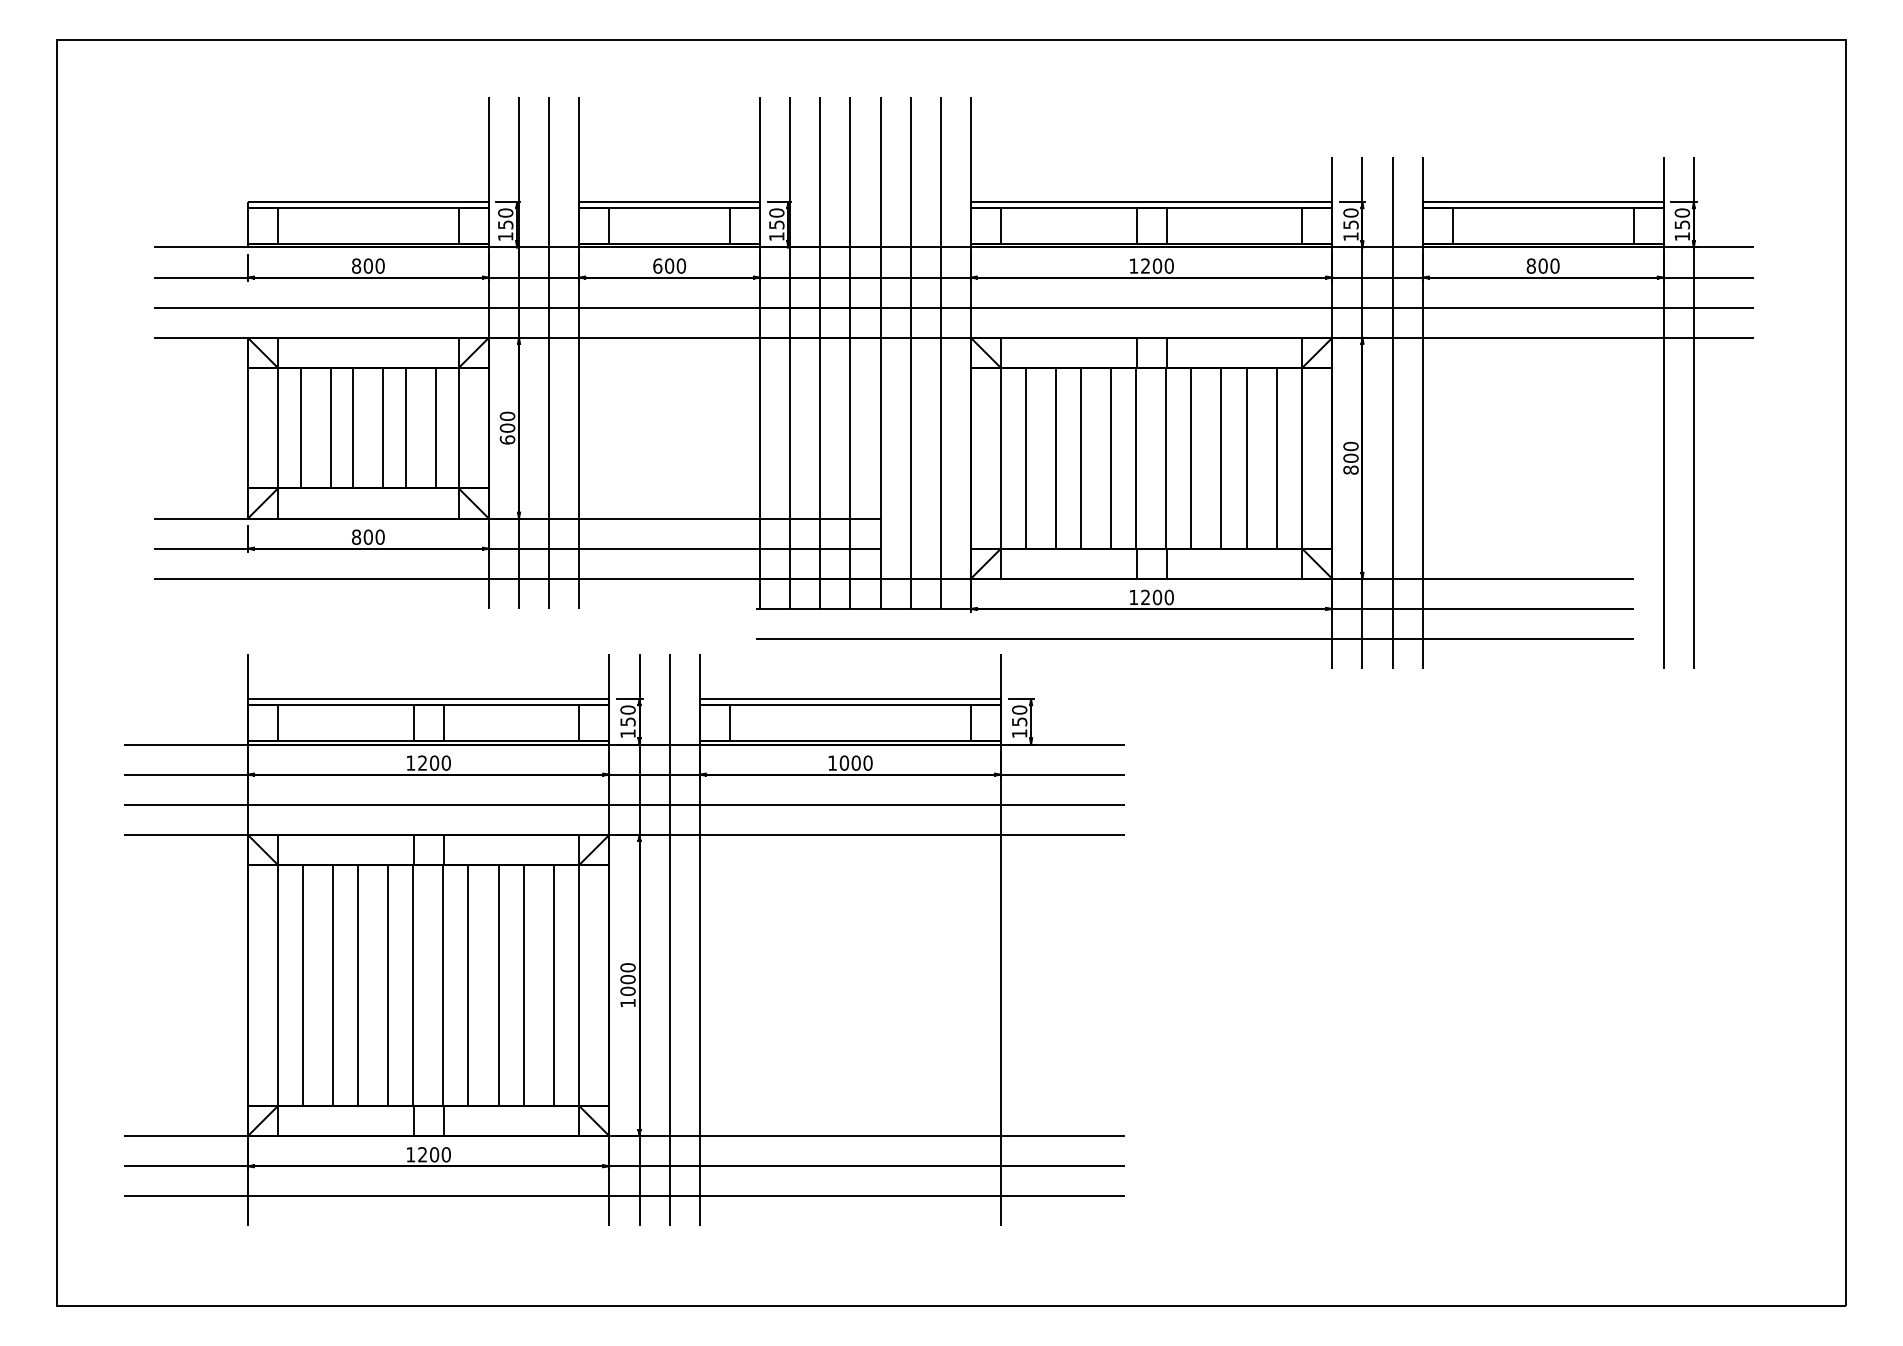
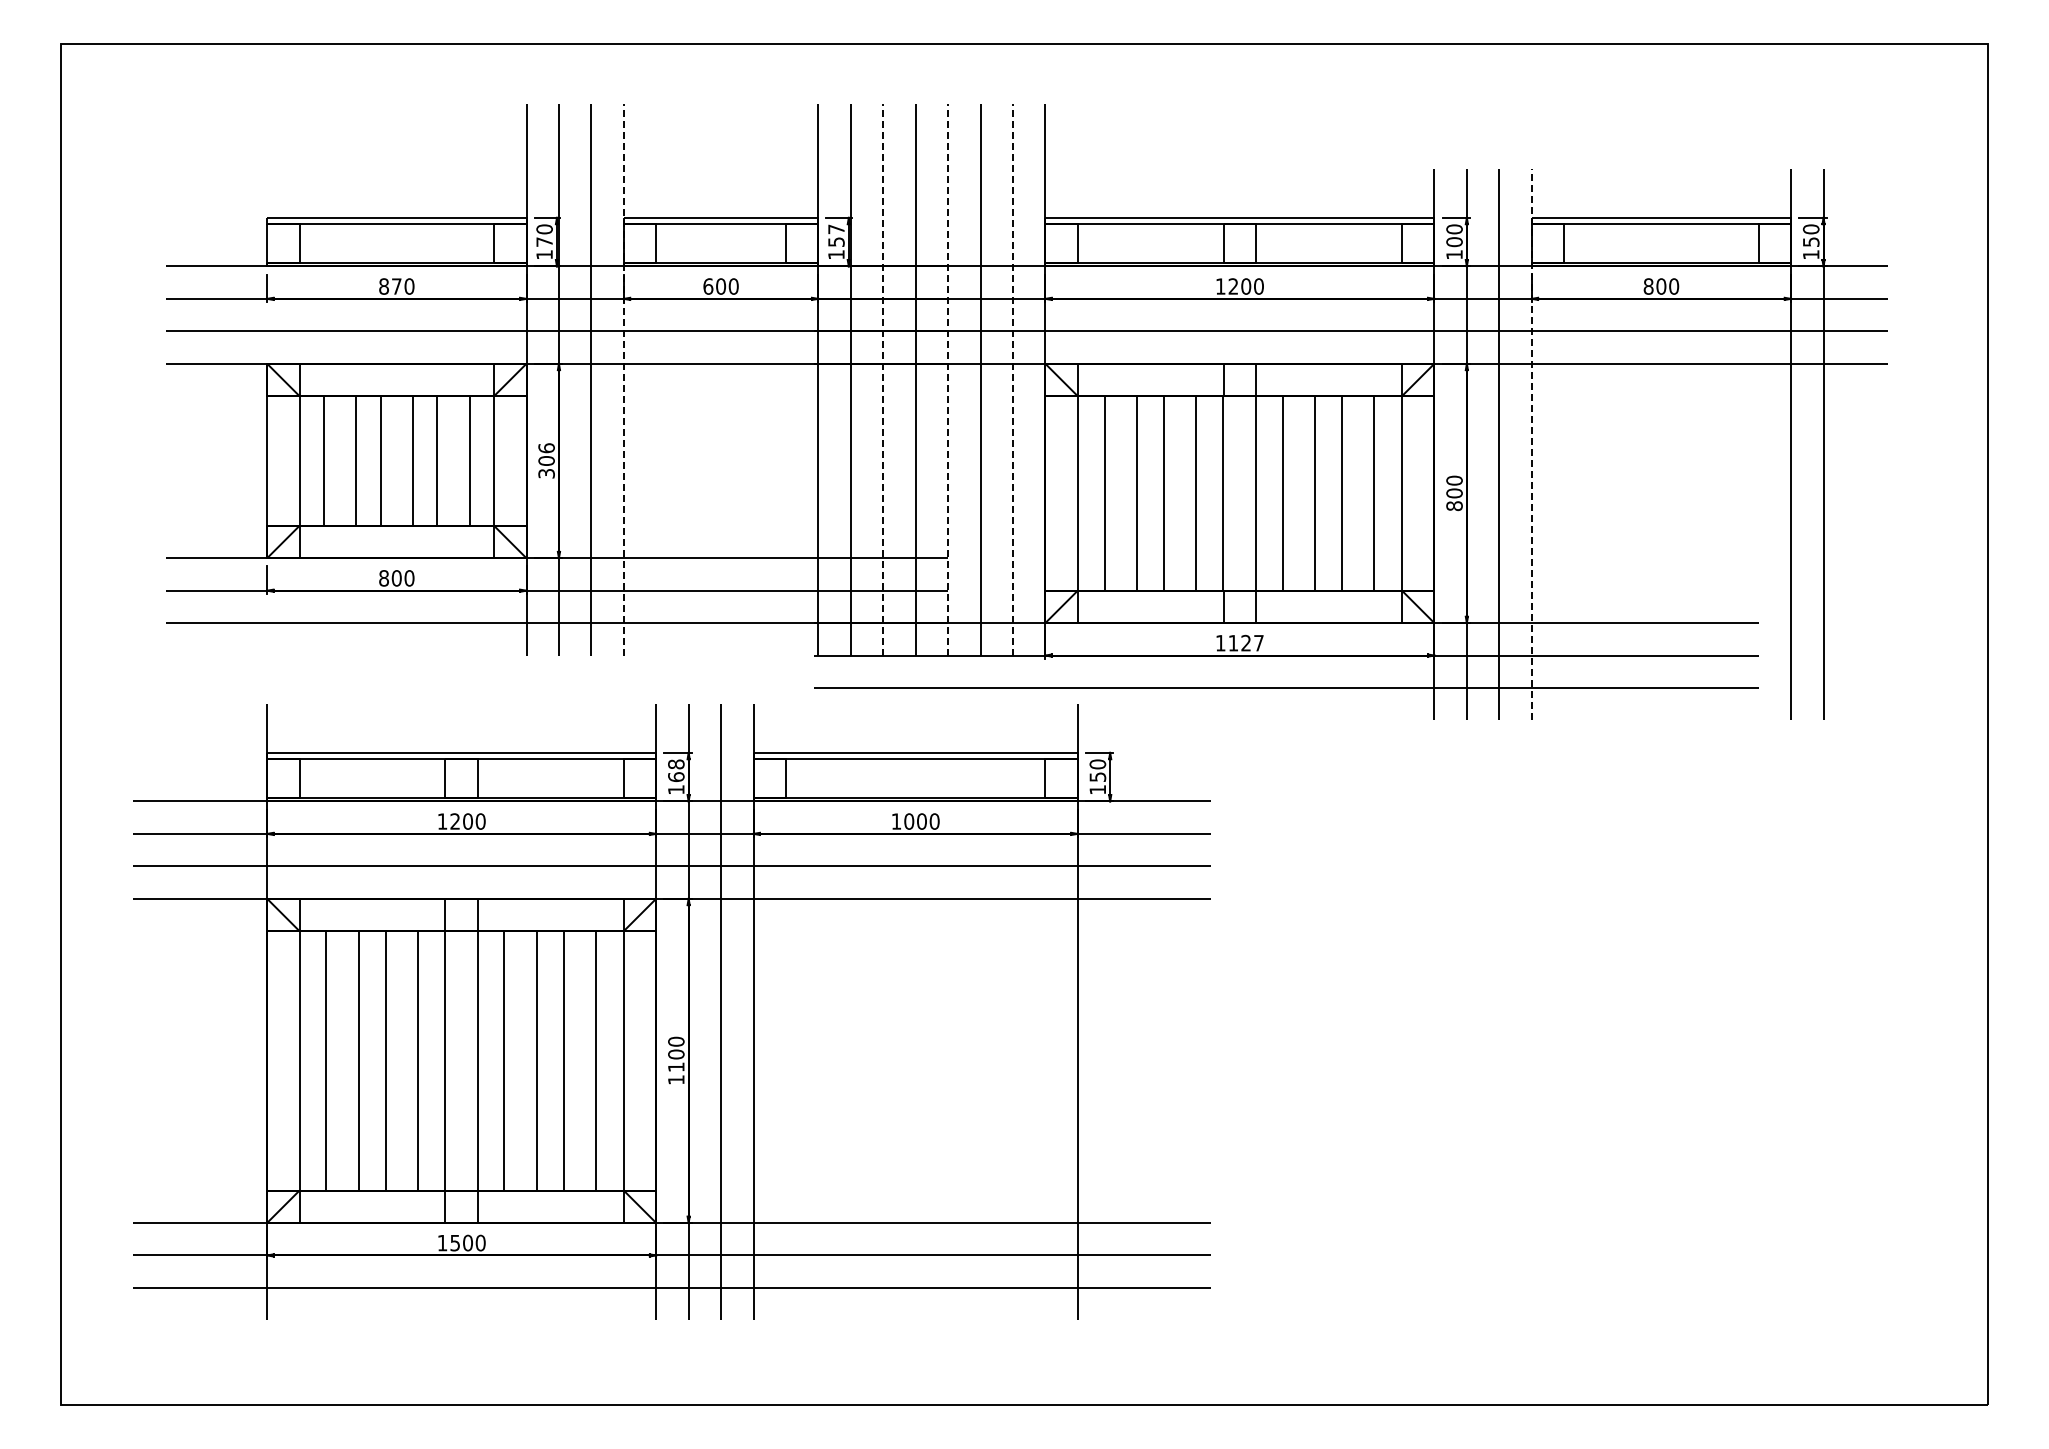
text: (776, 213) -> (836, 229), 150 -> 157
text: (505, 224) -> (544, 241), 150 -> 170
text: (1350, 225) -> (1454, 242), 150 -> 100
text: (368, 266) -> (396, 286), 800 -> 870
line: (578, 352) -> (623, 379), solid -> dashed
line: (820, 352) -> (883, 379), solid -> dashed
line: (880, 352) -> (948, 379), solid -> dashed
line: (940, 352) -> (1012, 379), solid -> dashed
line: (1422, 412) -> (1531, 444), solid -> dashed
text: (507, 427) -> (546, 460), 600 -> 306
text: (1156, 596) -> (1245, 642), 1200 -> 1127
text: (628, 715) -> (676, 770), 150 -> 168
text: (628, 991) -> (676, 1067), 1000 -> 1100
text: (421, 1154) -> (454, 1242), 1200 -> 1500

